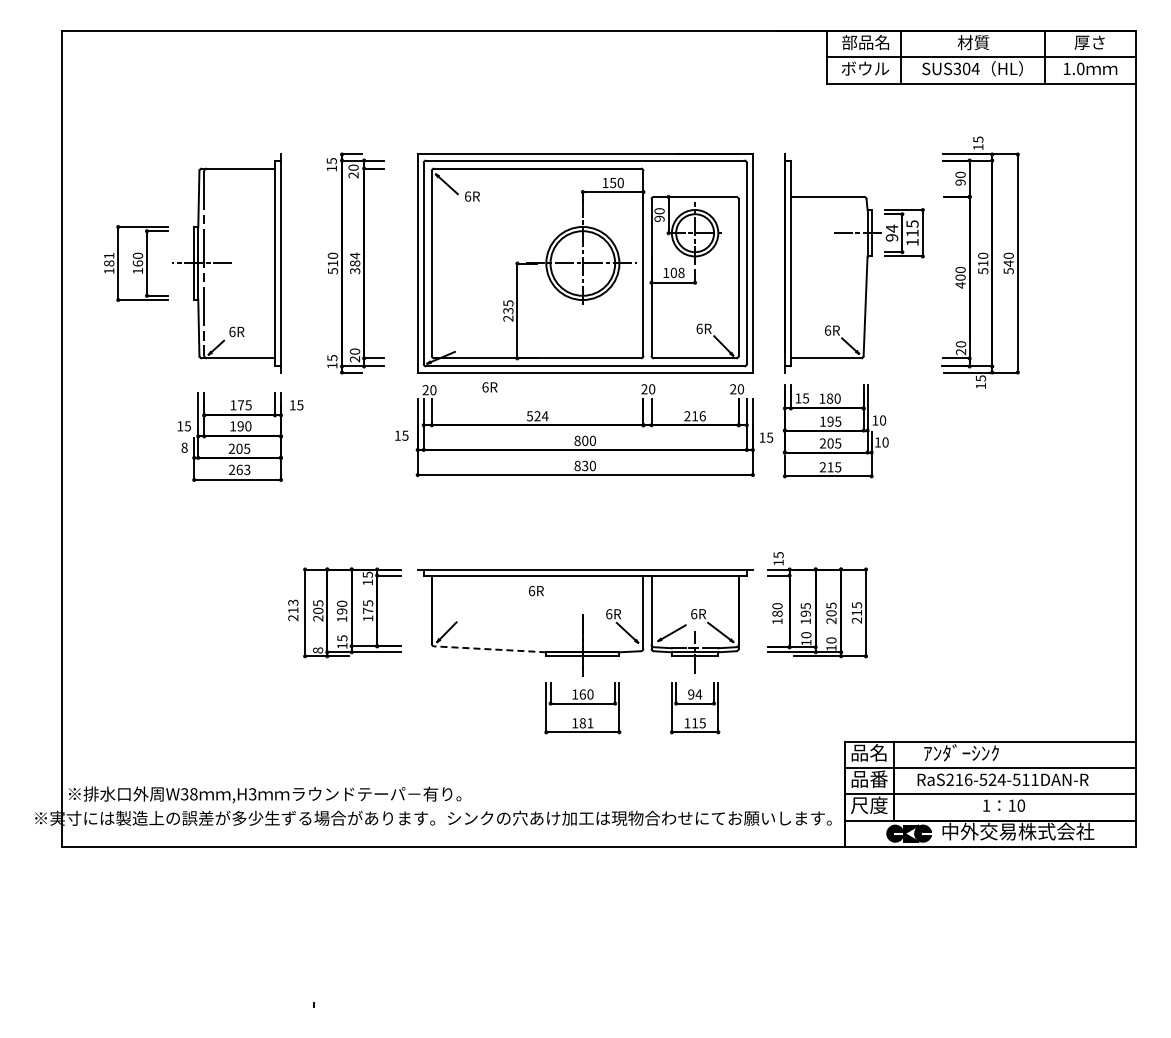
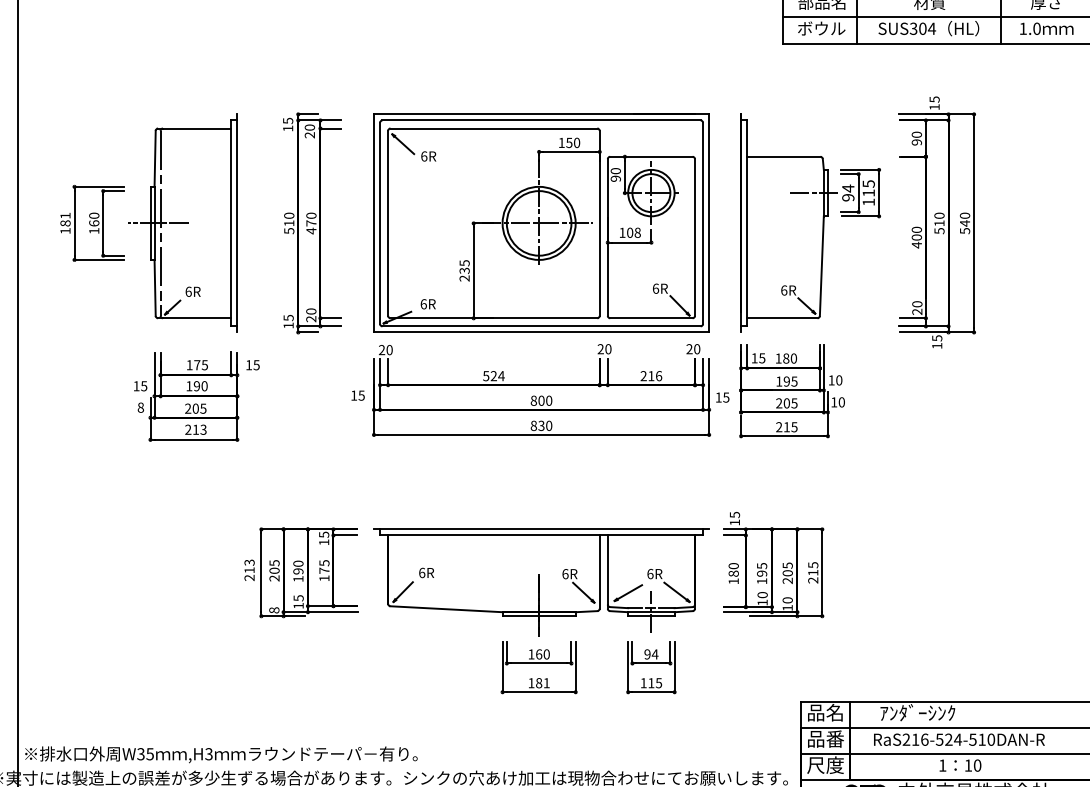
text: (355, 263) -> (311, 223), 384 -> 470
text: (489, 387) -> (427, 304), moved
text: (239, 469) -> (195, 429), 263 -> 213
text: (536, 591) -> (426, 573), moved
line: (489, 649) -> (445, 609), dashed -> solid
text: (1034, 779) -> (990, 739), RaS216-524-511DAN-R -> RaS216-524-510DAN-R
text: (193, 794) -> (149, 754), W38 -> W35

